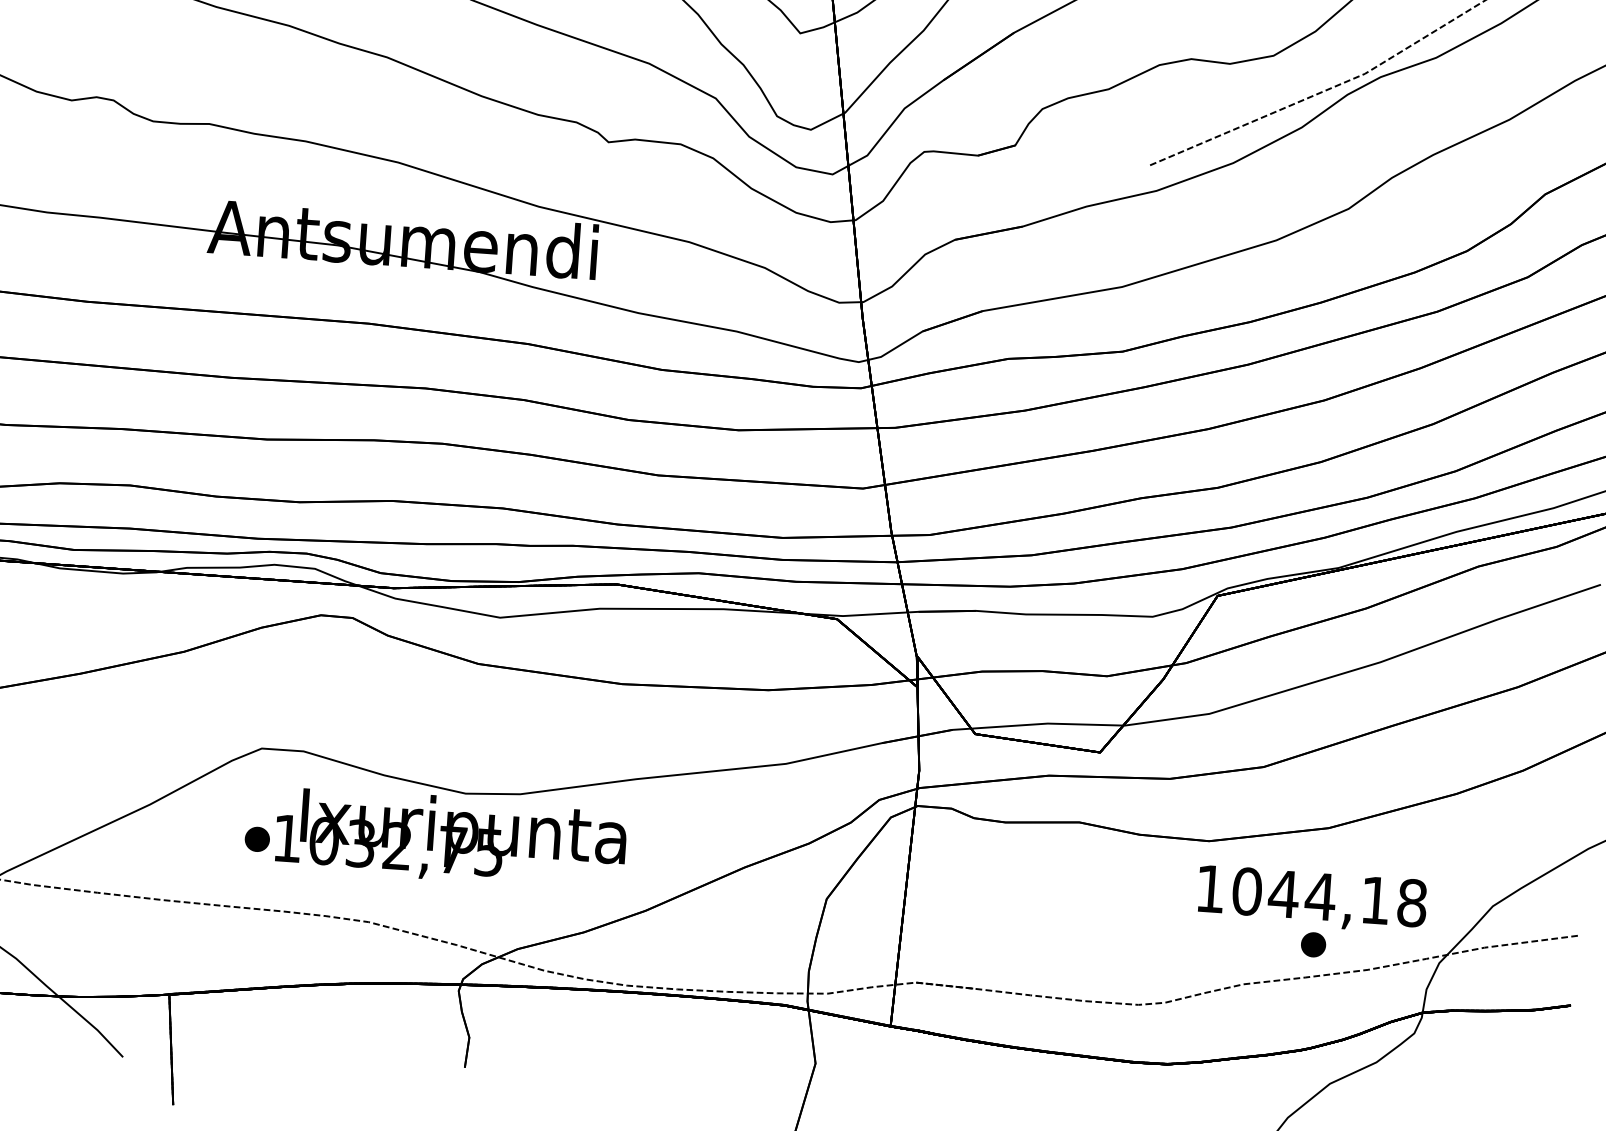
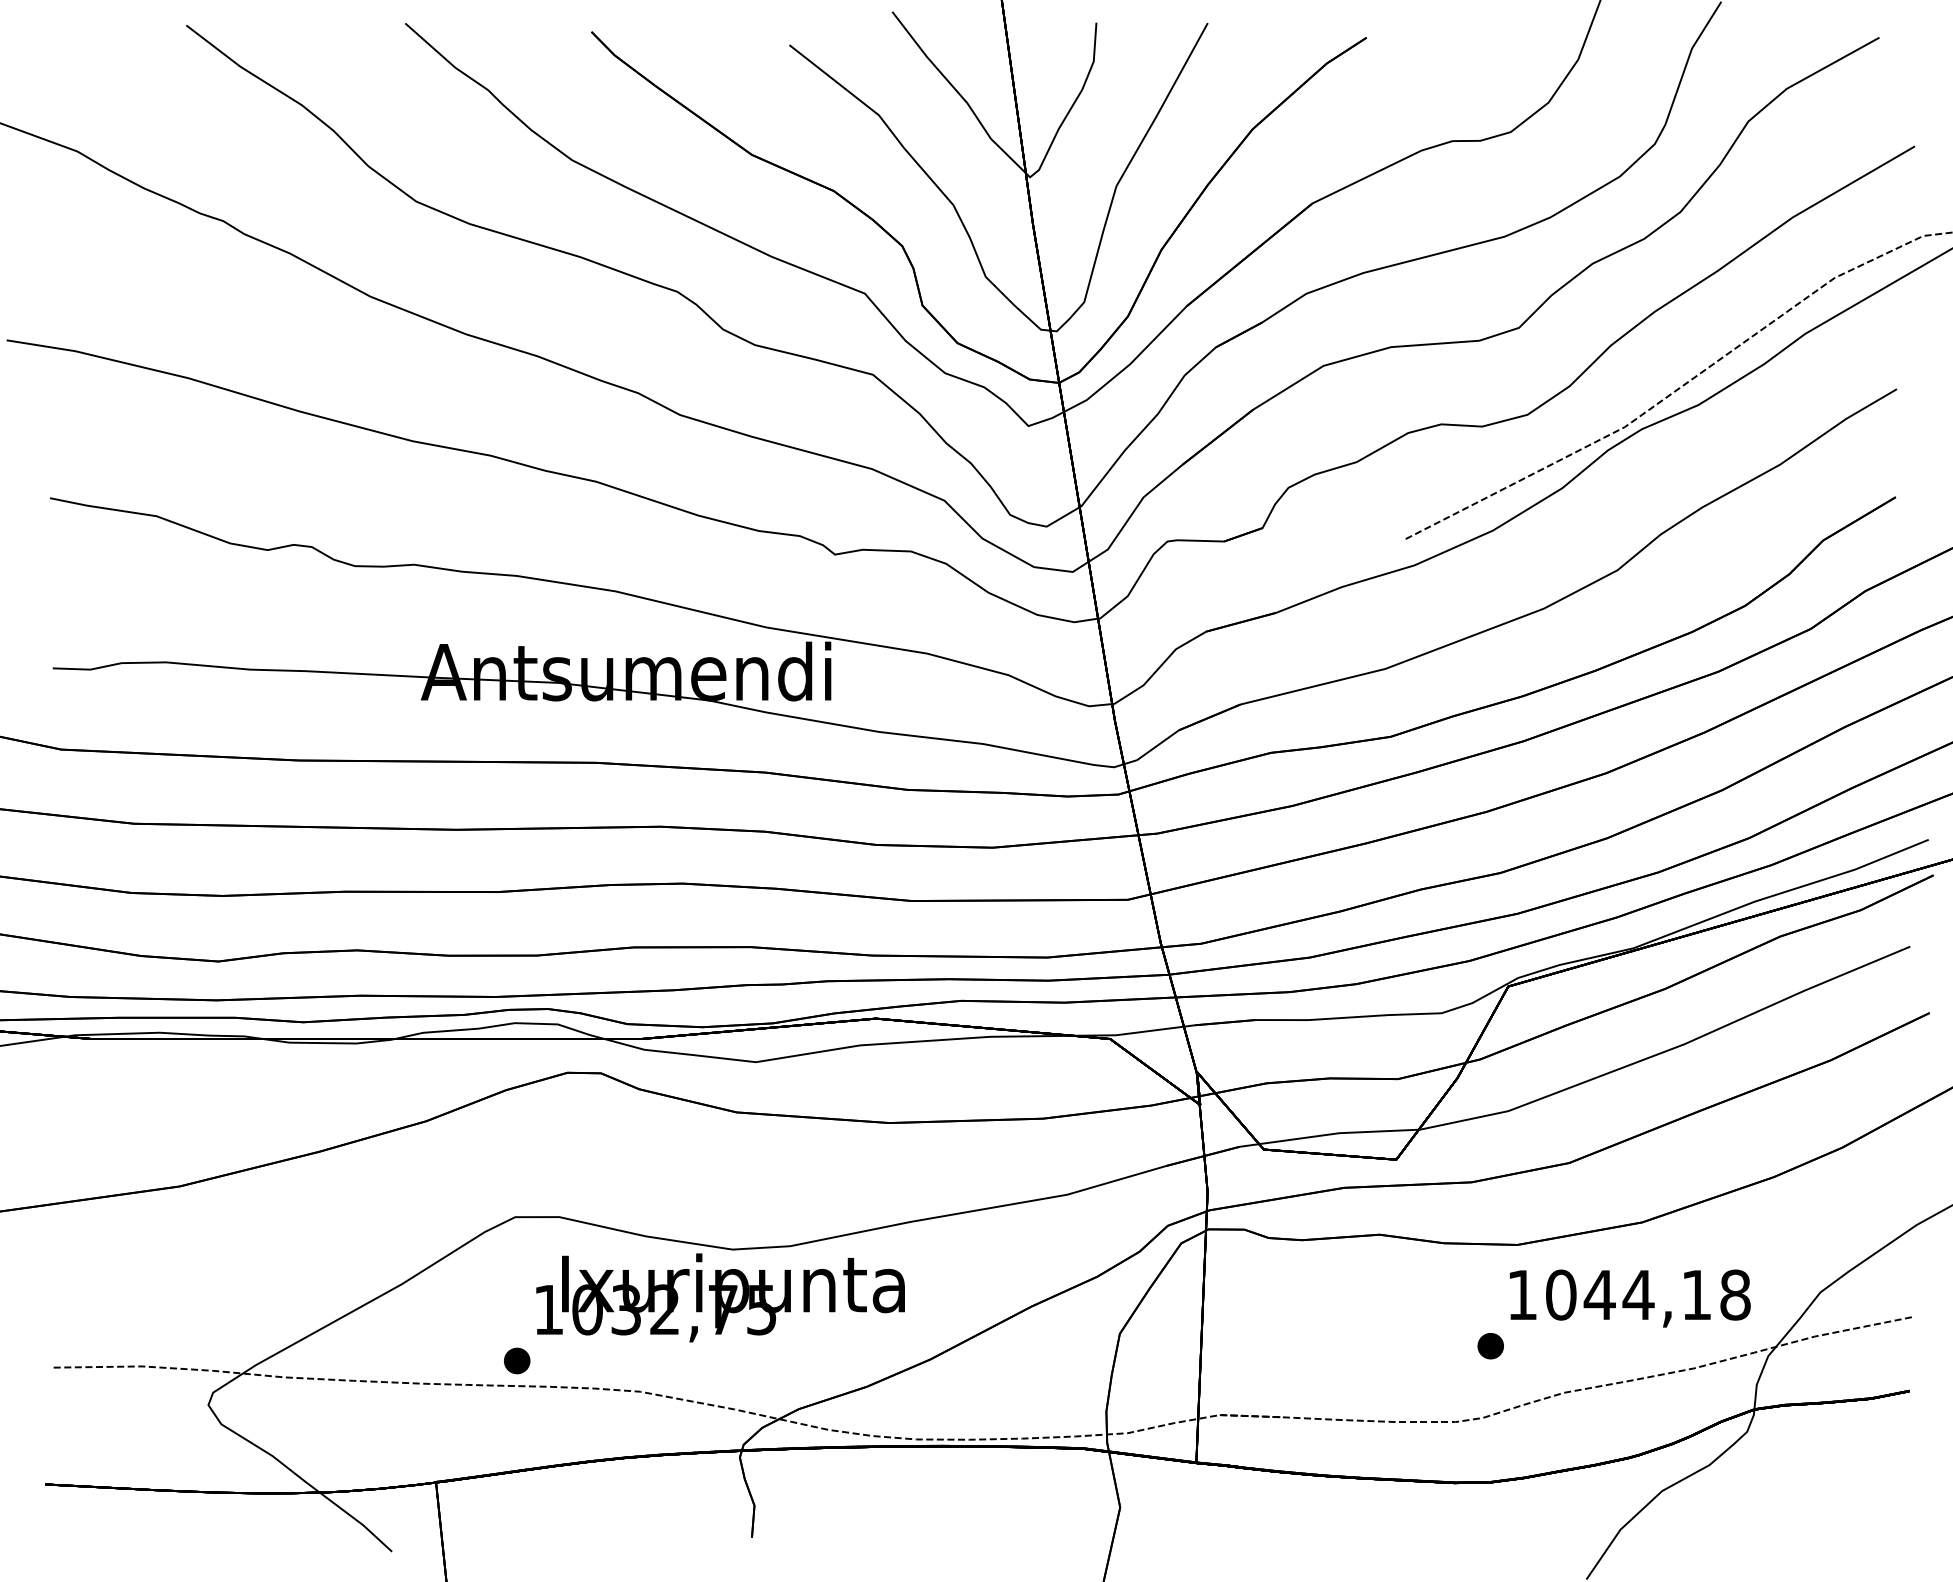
part: (257, 838) -> (517, 1360), moved
part: (1313, 945) -> (1490, 1346), moved

